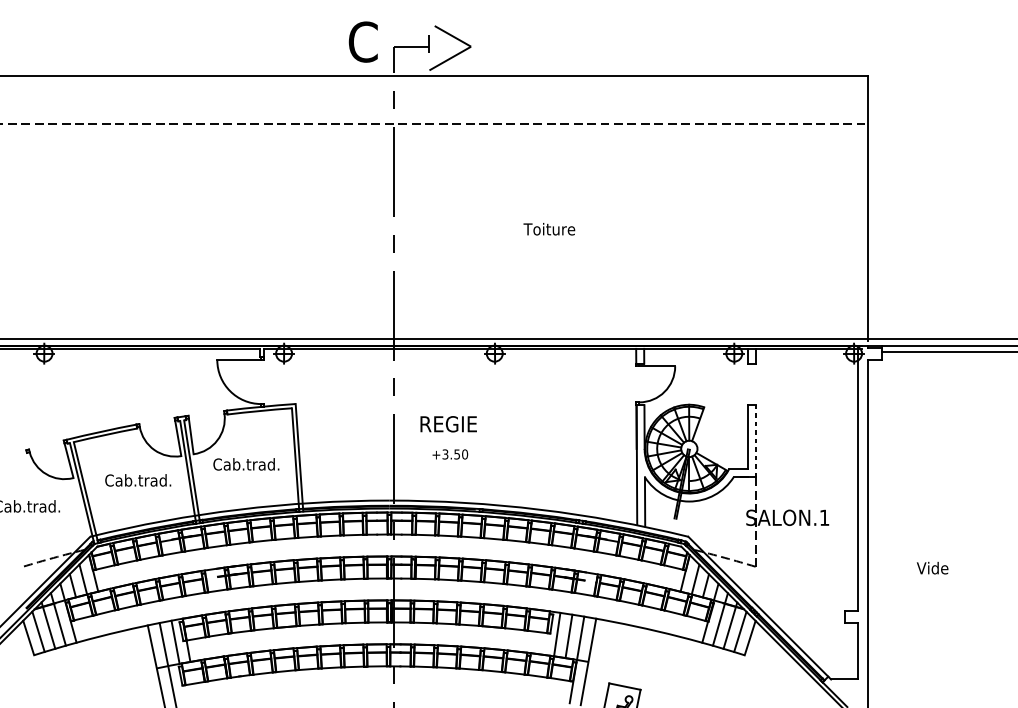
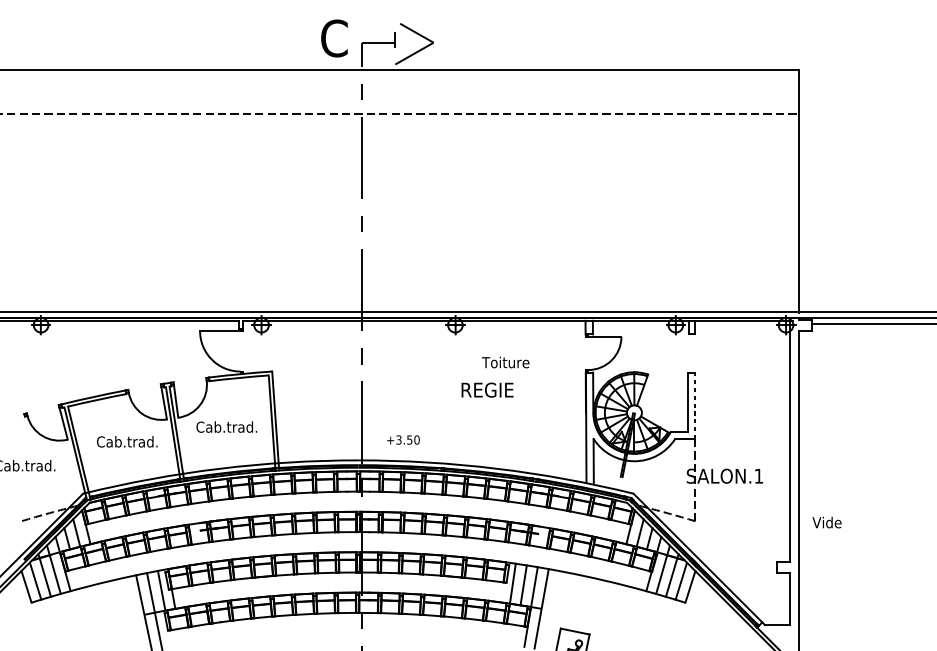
text: (549, 229) -> (505, 362), moved
text: (448, 424) -> (487, 390), moved
text: (450, 454) -> (403, 440), moved
text: (932, 567) -> (826, 521), moved

